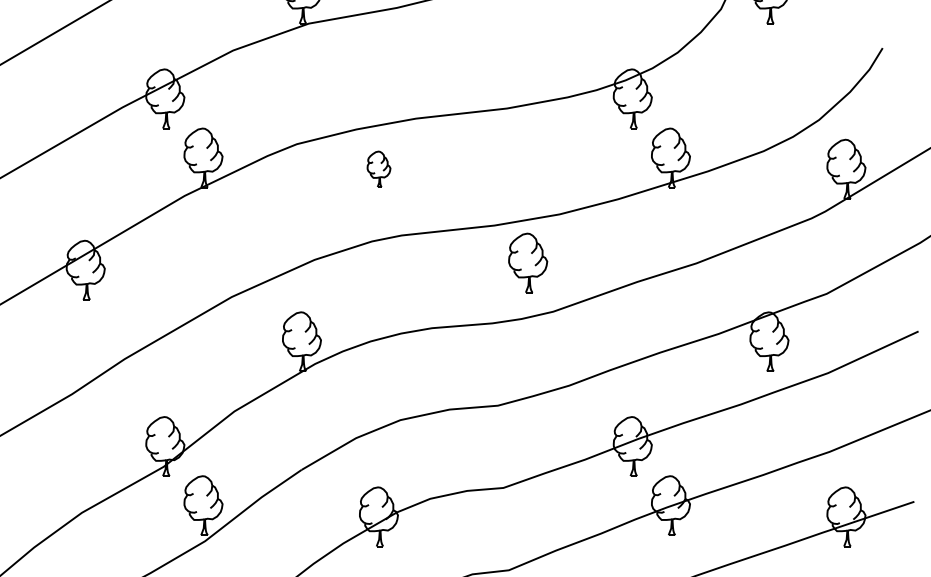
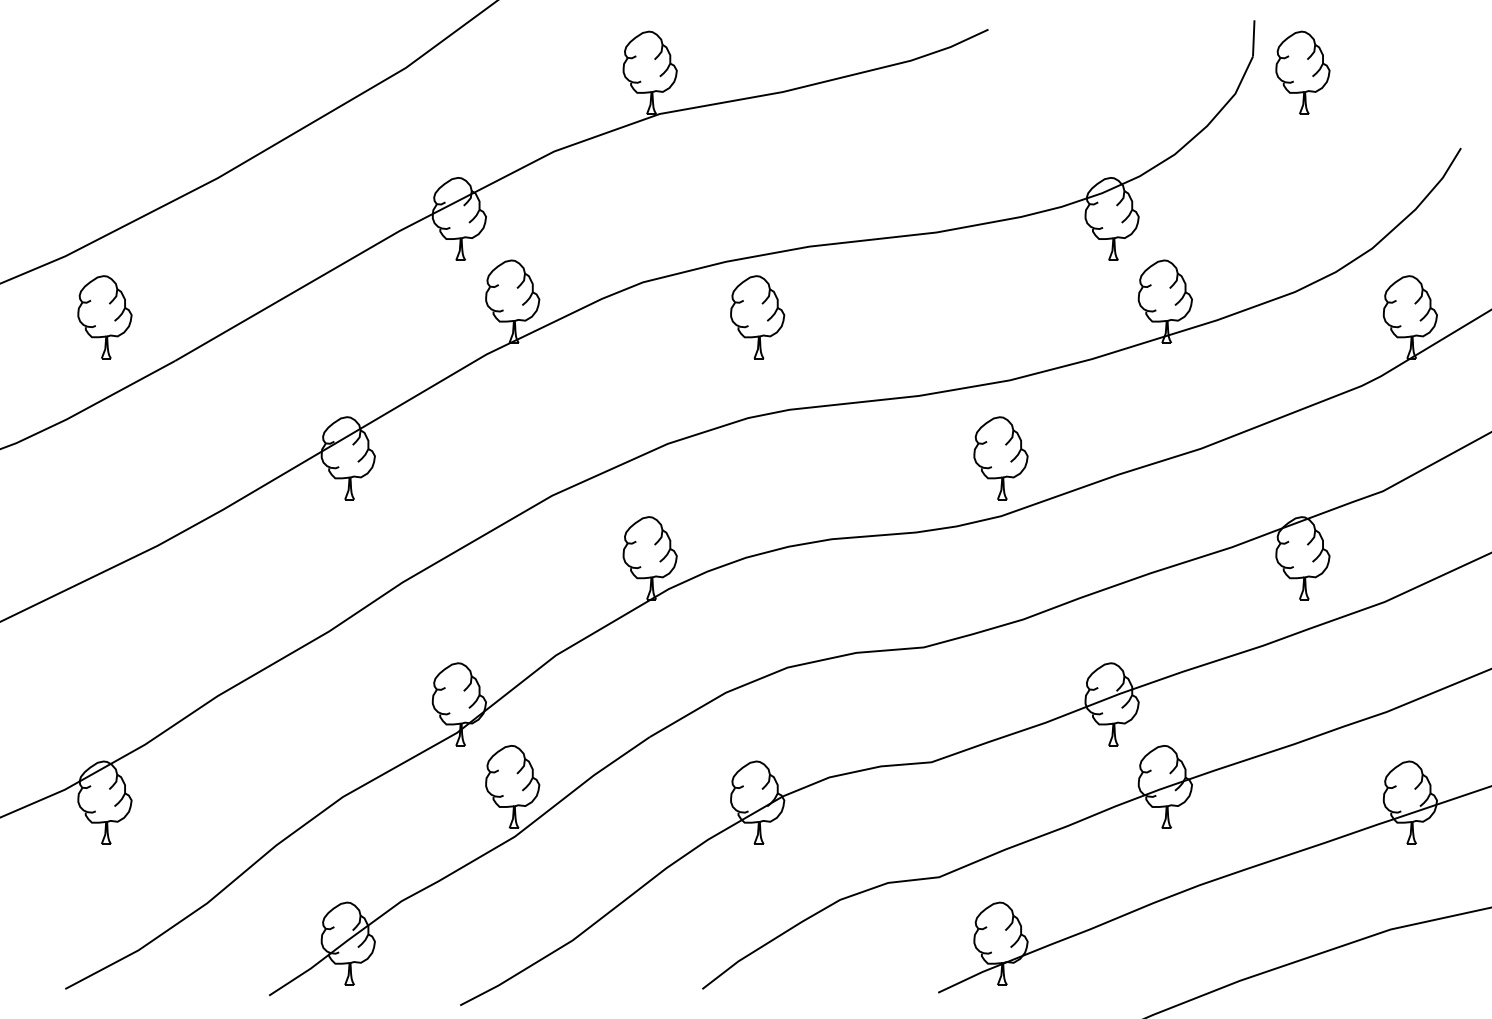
part: (378, 169) -> (757, 317), size x1.67
part: (527, 263) -> (1000, 458), moved

